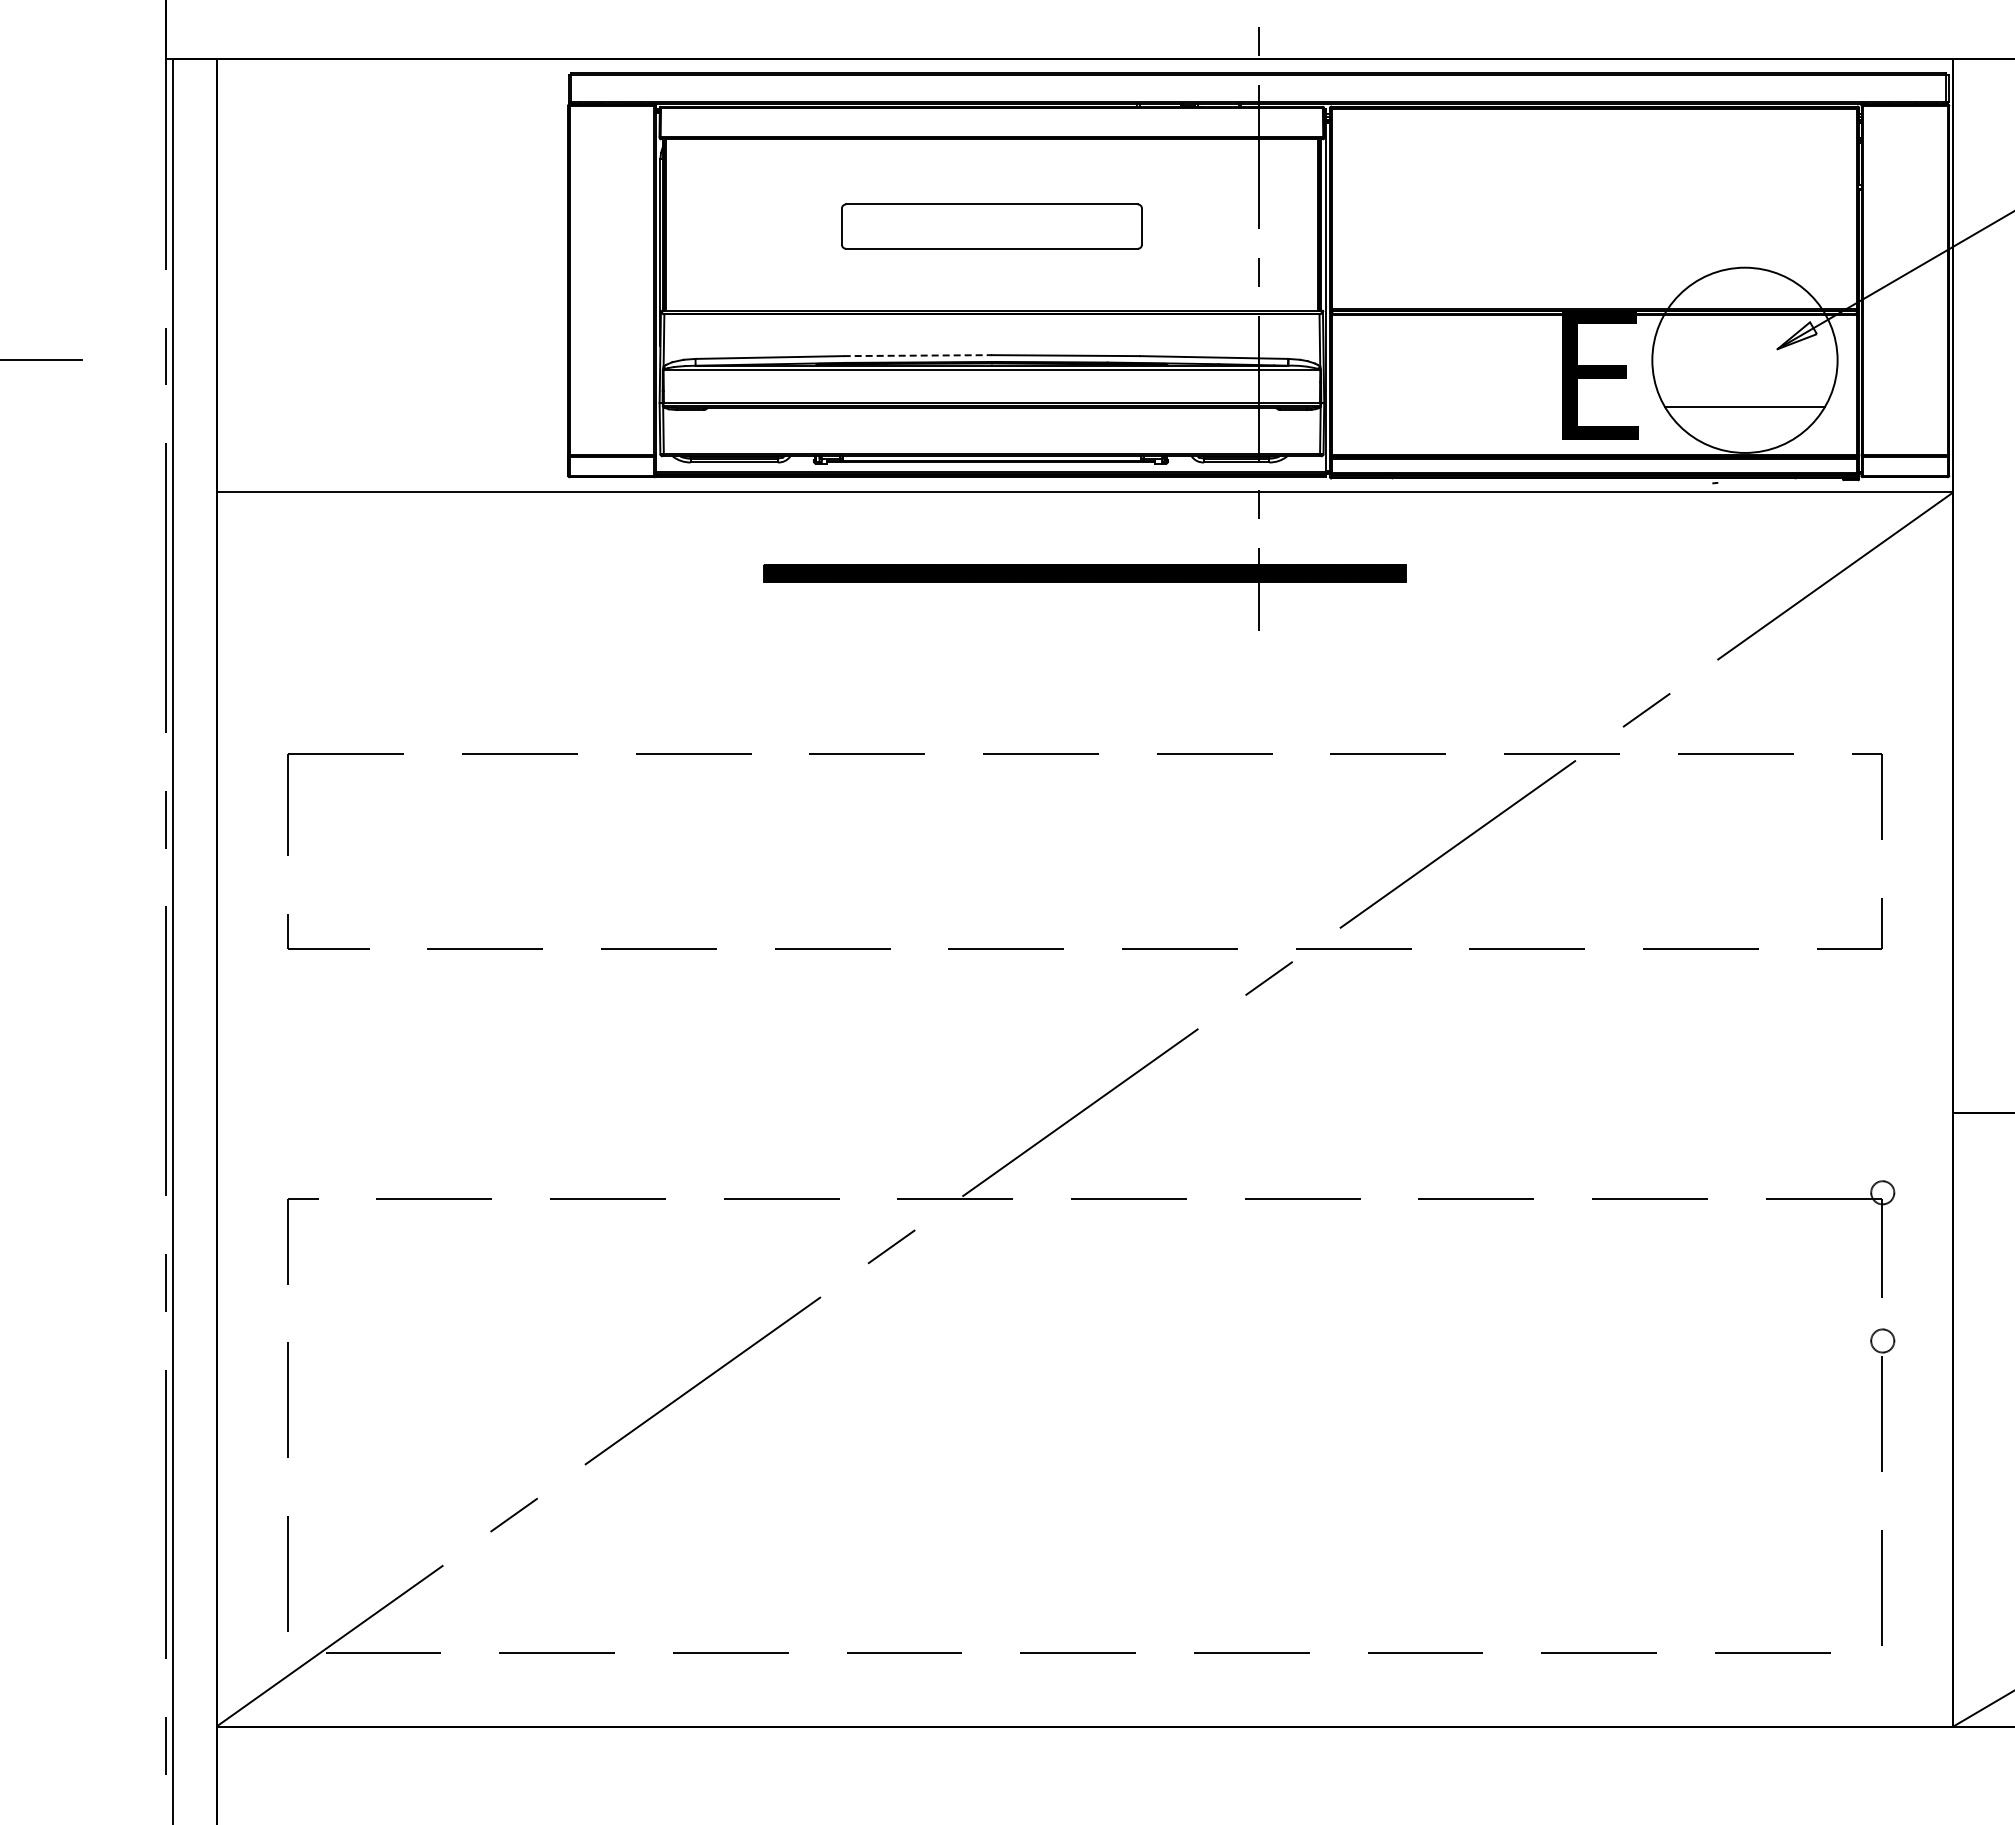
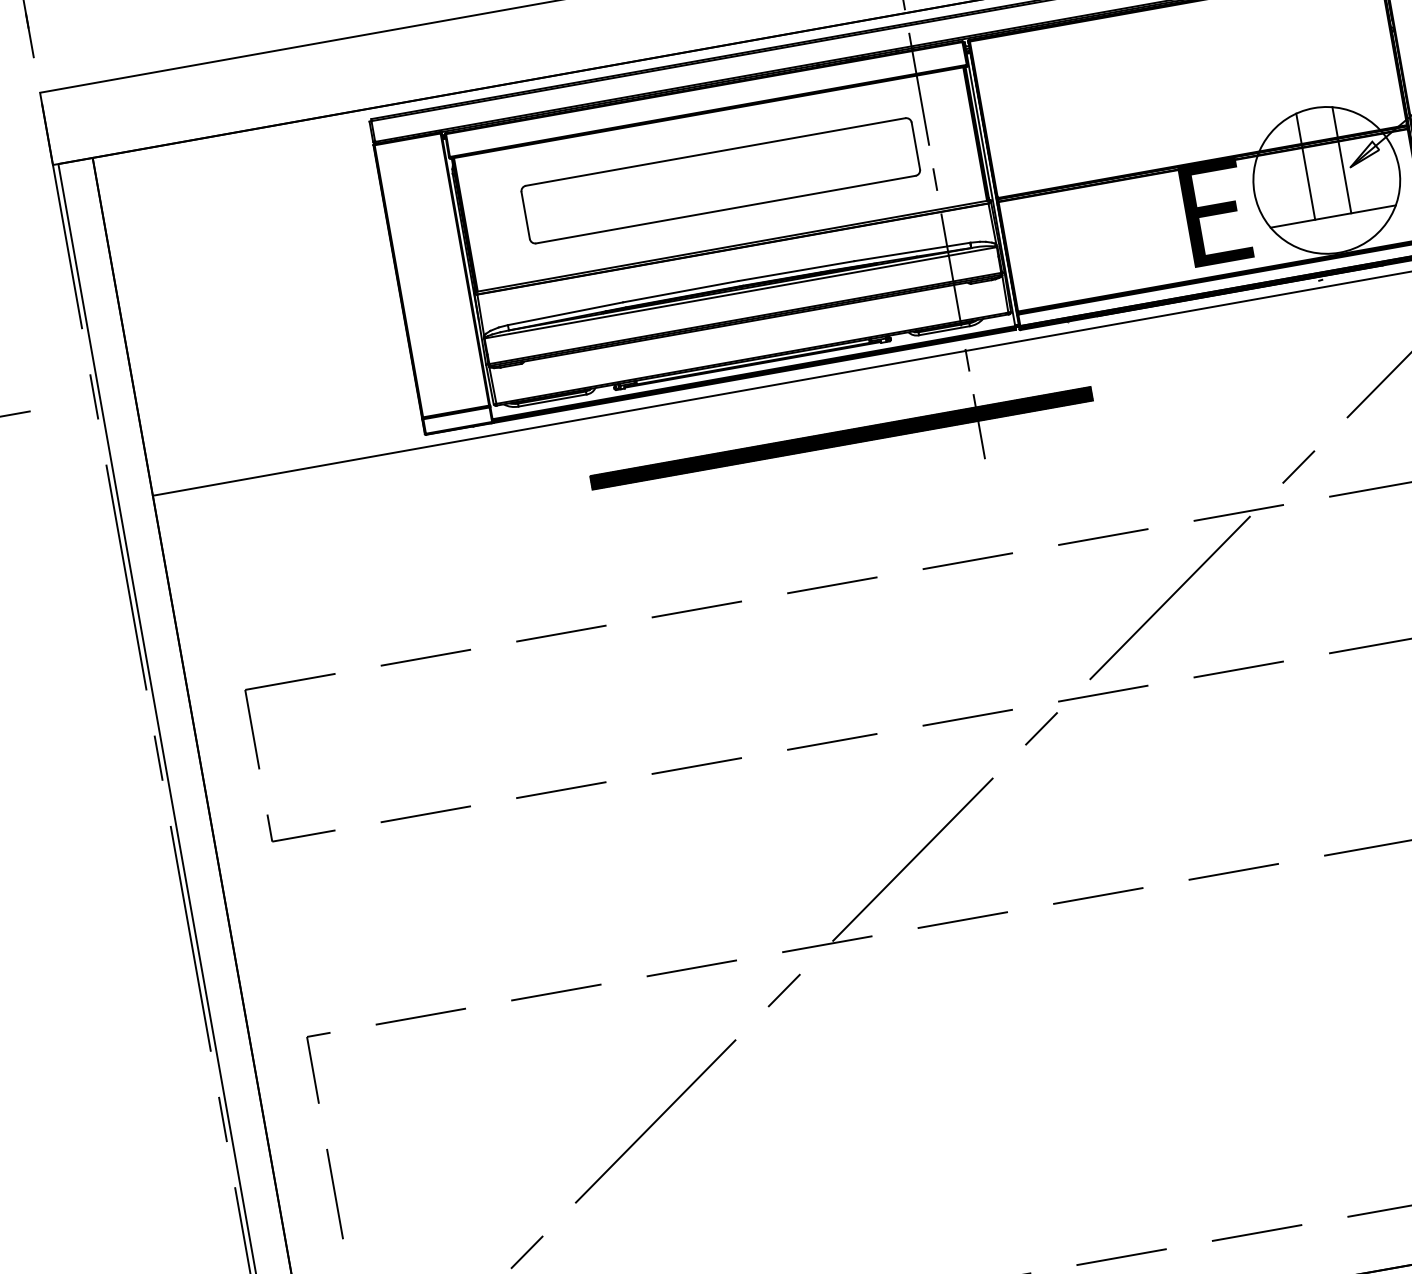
part: (991, 226) -> (720, 180), size x1.67
line: (1721, 338) -> (1305, 166), added
line: (1768, 338) -> (1342, 160), added
line: (918, 355) -> (681, 291), dashed -> solid

